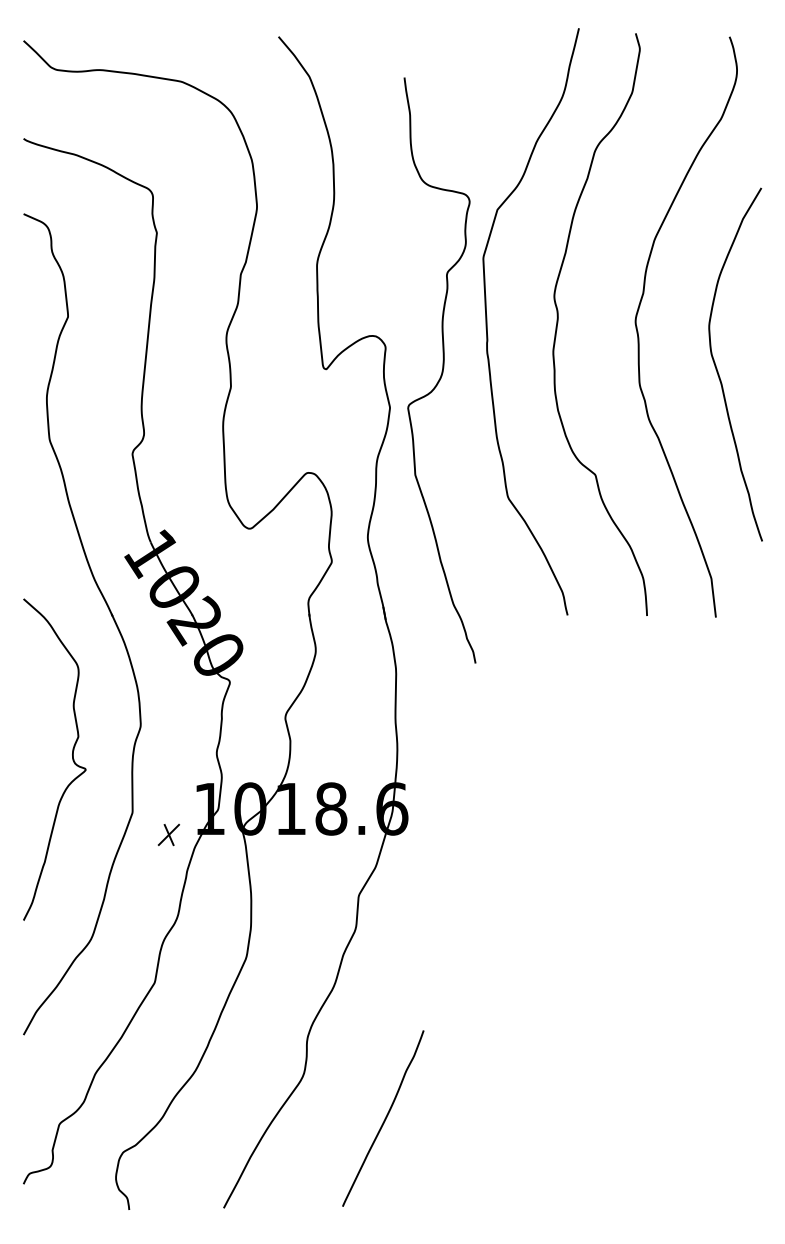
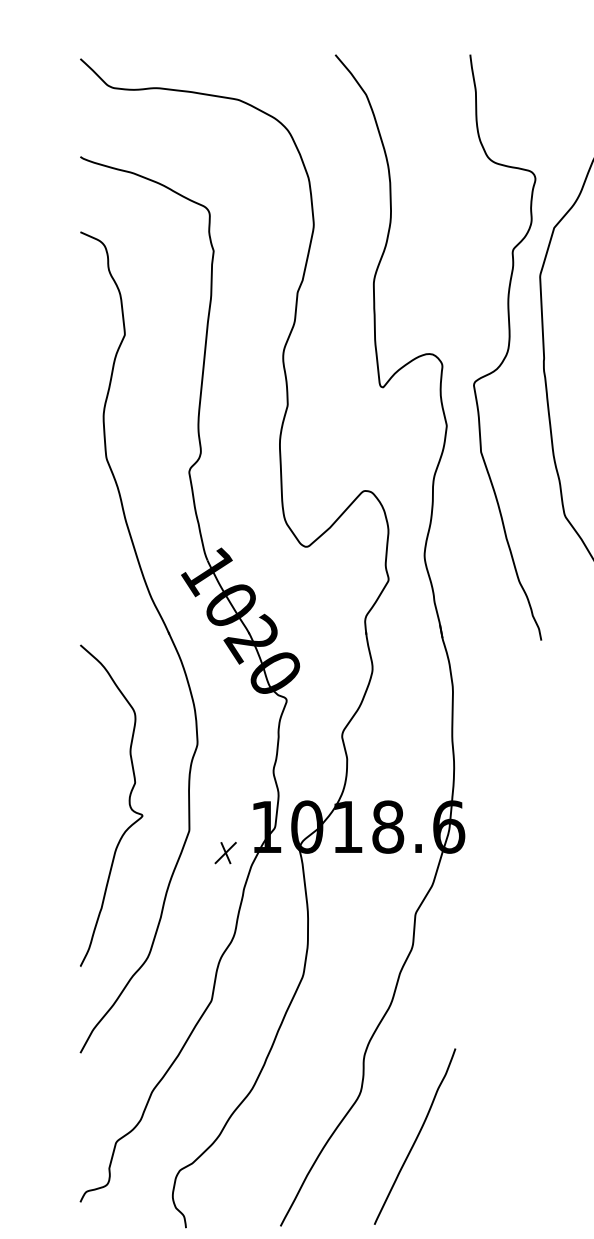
curve: (441, 371) -> (507, 348), moved
curve: (72, 759) -> (129, 805), moved
curve: (384, 1118) -> (416, 1136), moved

